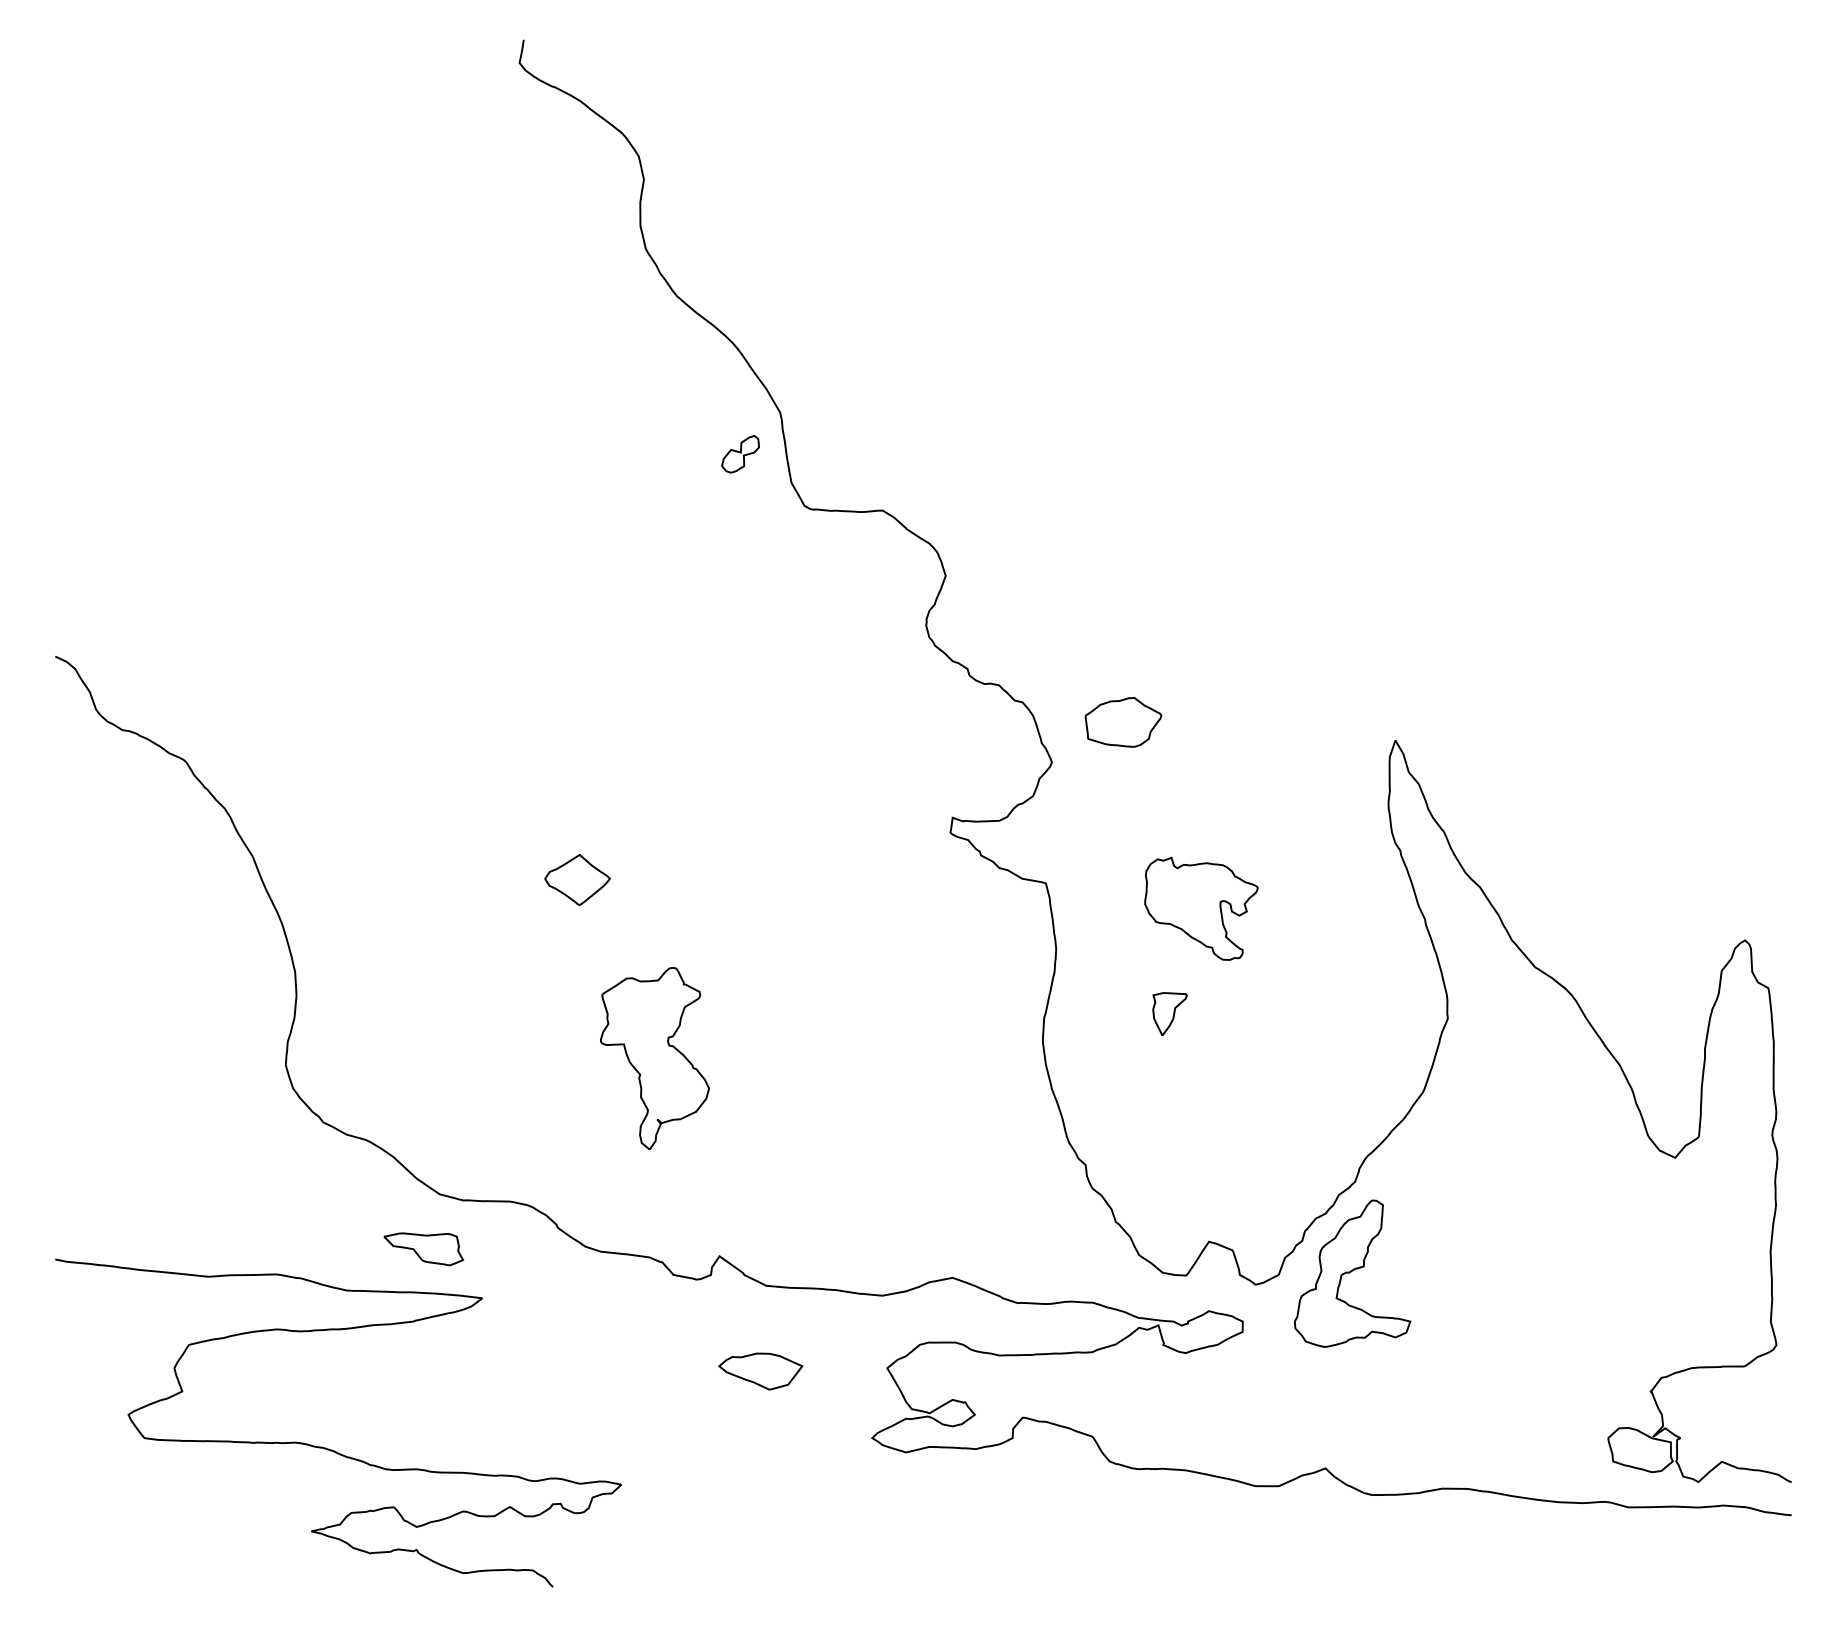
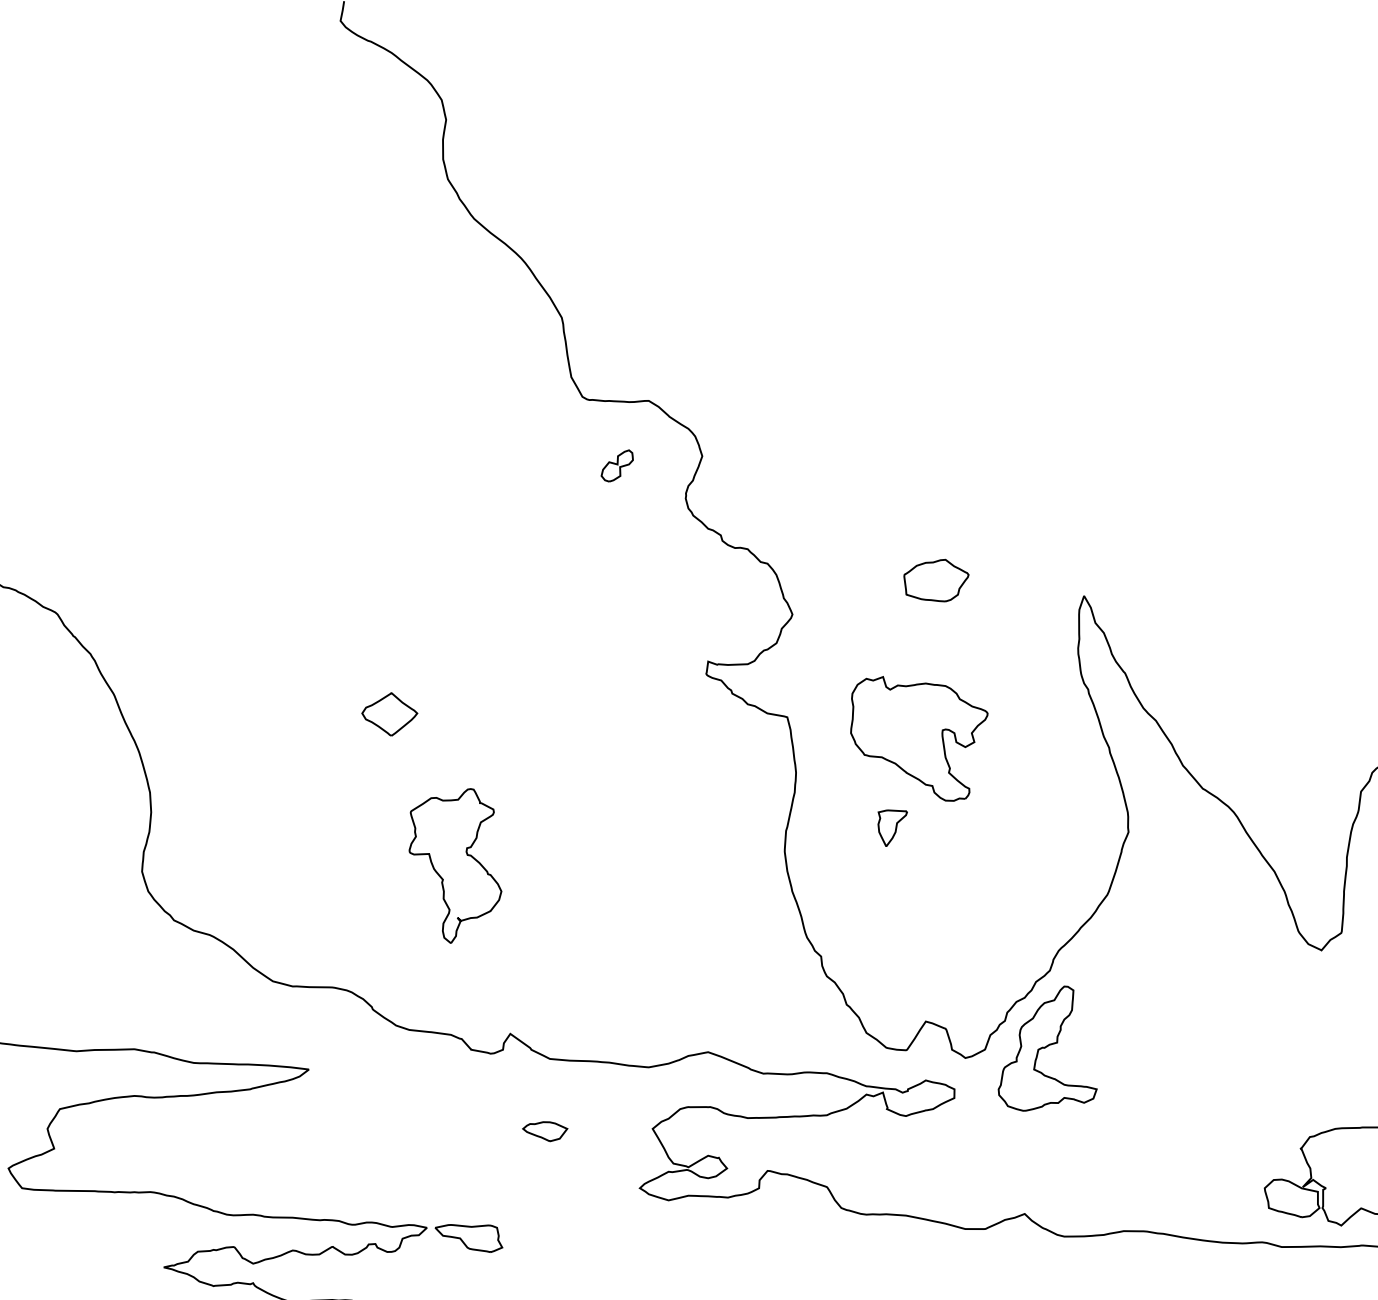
part: (740, 454) -> (617, 466), moved
part: (1123, 722) -> (936, 580), moved
part: (1201, 908) -> (919, 738), size x1.43
part: (423, 1249) -> (468, 1238), moved
part: (760, 1371) -> (545, 1131), size x0.62

